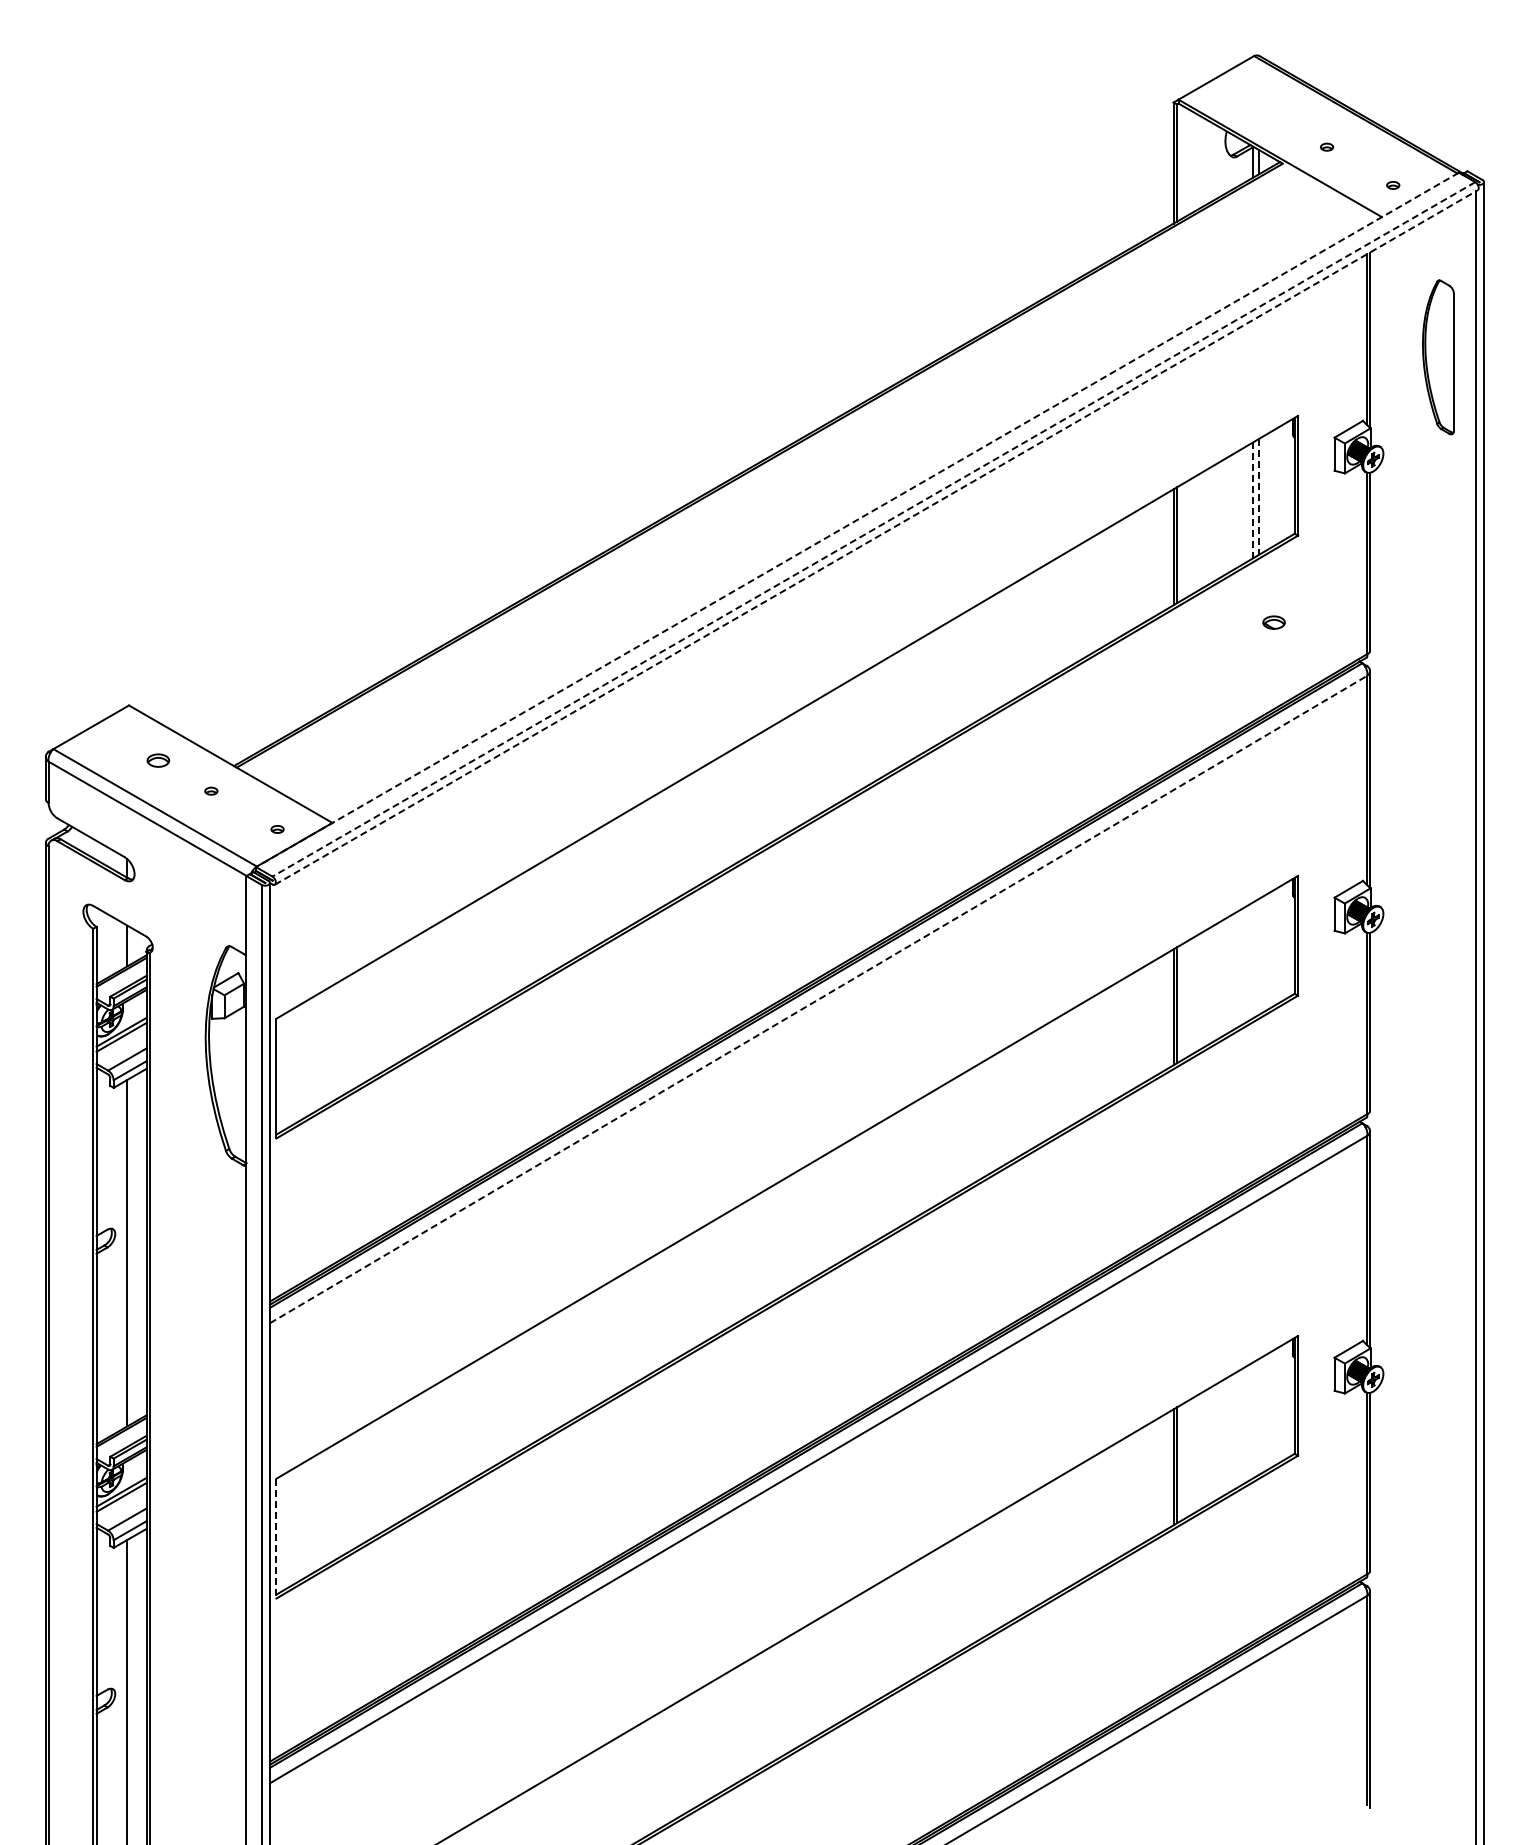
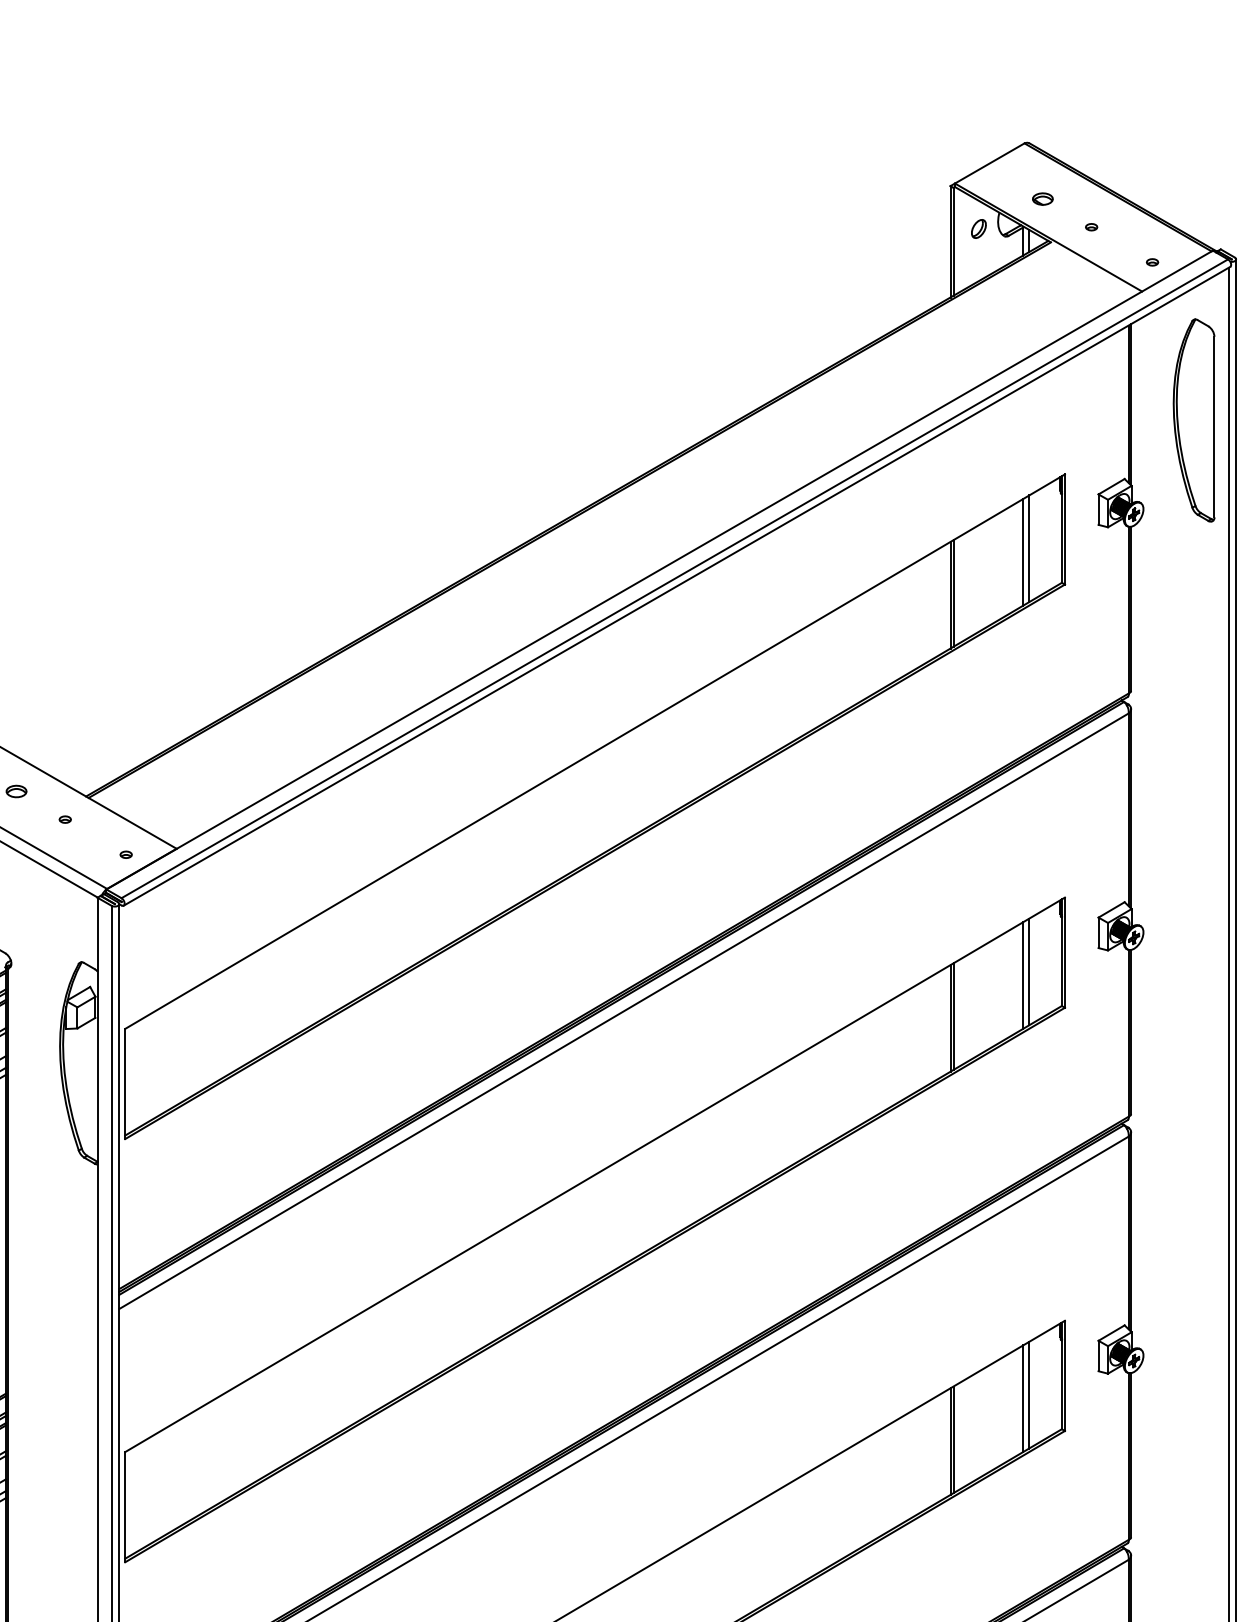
part: (1204, 148) -> (978, 228), added
part: (1438, 357) -> (1194, 420), size x1.43
line: (1259, 496) -> (1029, 548), dashed -> solid
line: (1252, 500) -> (1023, 552), dashed -> solid
line: (857, 520) -> (659, 570), dashed -> solid
line: (873, 529) -> (674, 578), dashed -> solid
line: (876, 537) -> (677, 586), dashed -> solid
part: (1273, 622) -> (1042, 198), moved
line: (1259, 956) -> (1029, 971), added
line: (1252, 960) -> (1023, 975), added
line: (819, 999) -> (624, 1011), dashed -> solid
line: (1259, 1416) -> (1029, 1394), added
line: (1252, 1420) -> (1023, 1398), added
line: (276, 1538) -> (125, 1507), dashed -> solid

